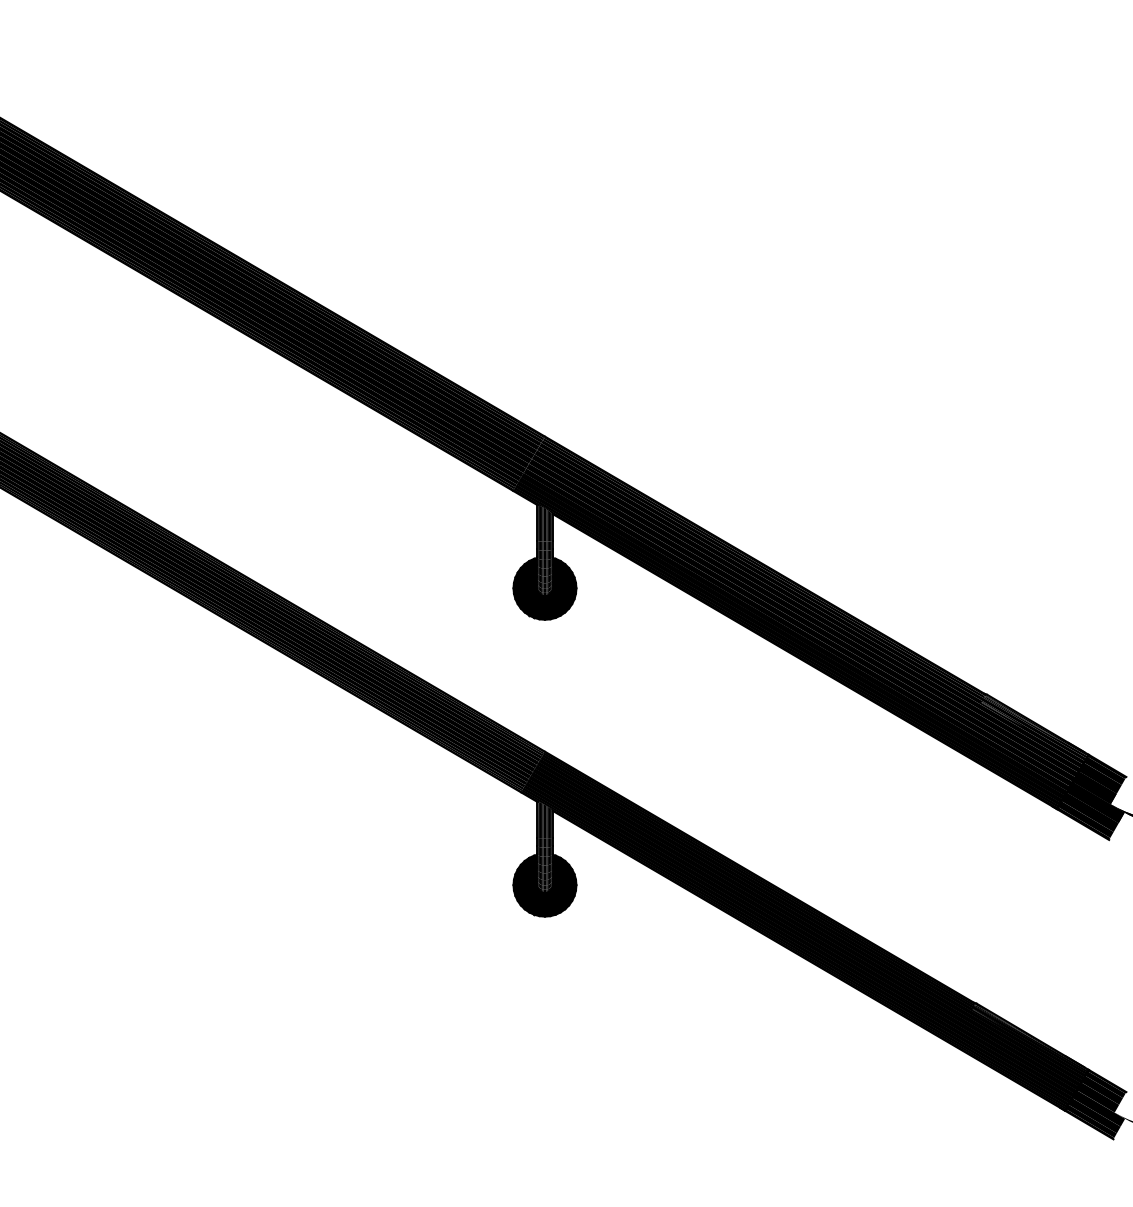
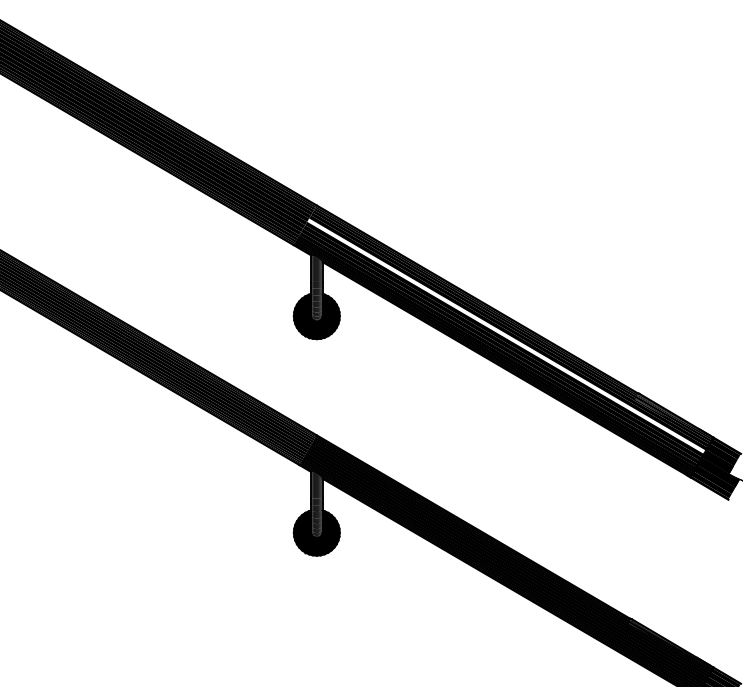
fill: (804, 615) -> (506, 336), removed
fill: (794, 634) -> (498, 349), removed

